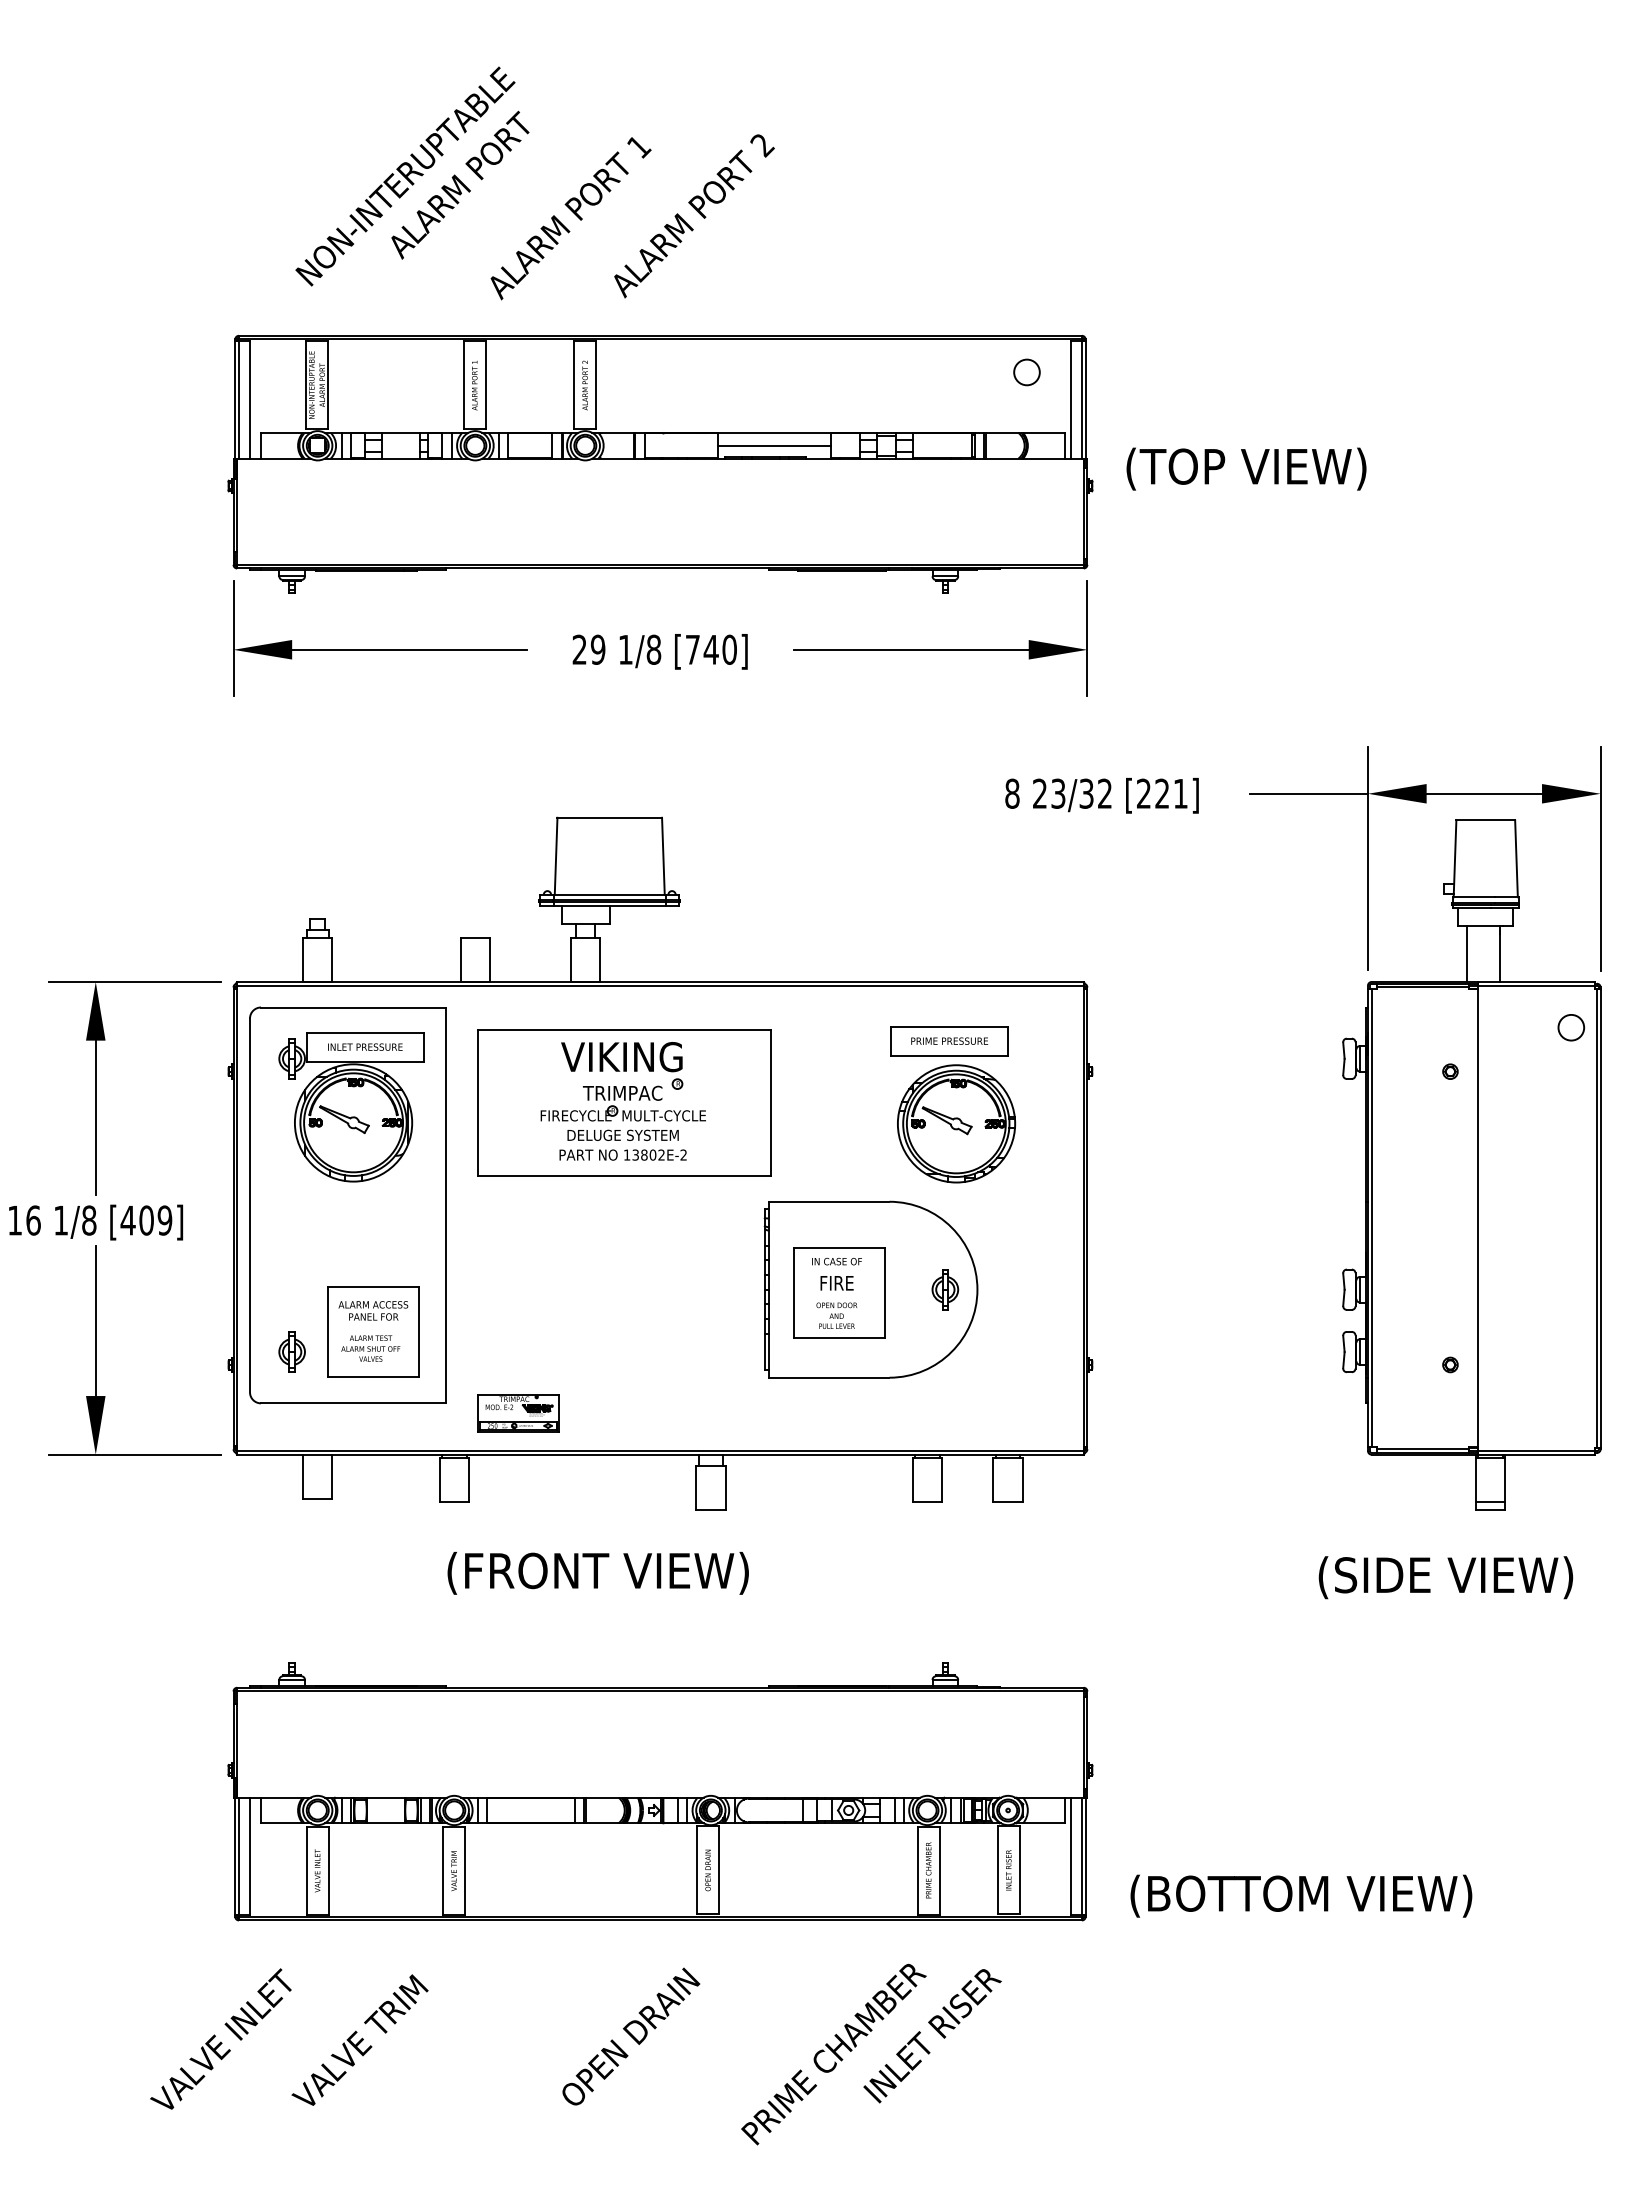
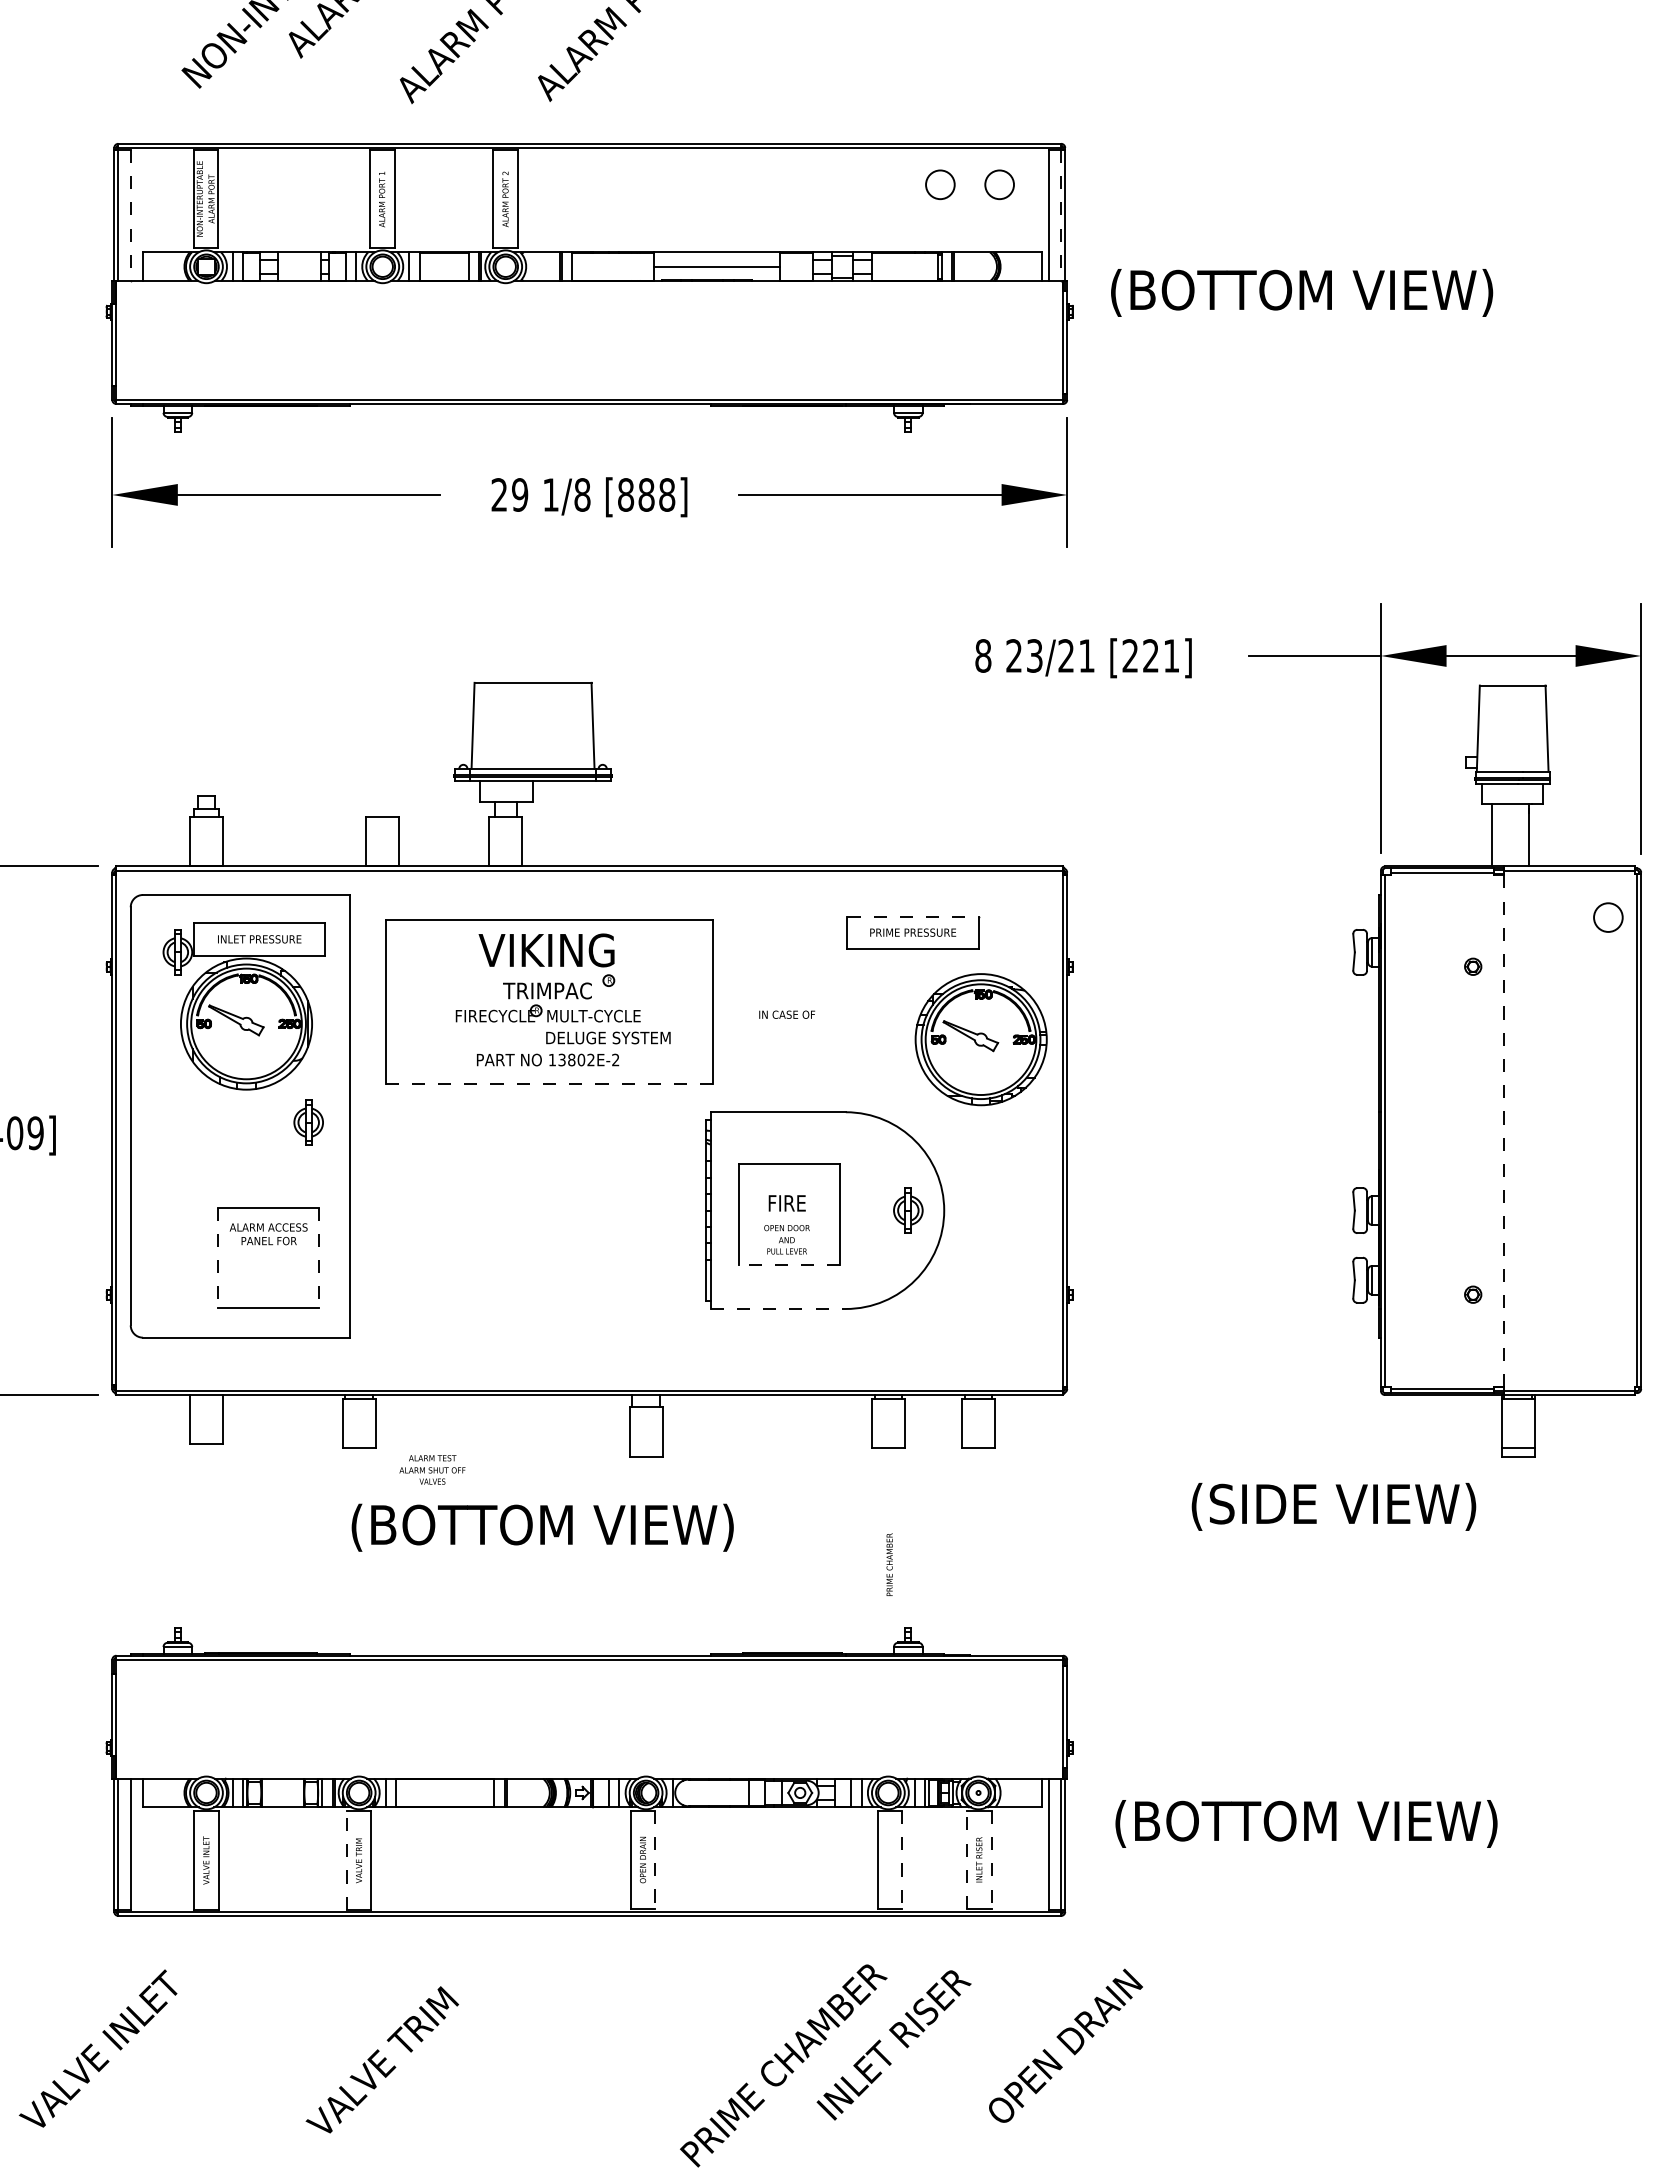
circle: (973, 372) -> (939, 184), added
line: (249, 399) -> (130, 215), solid -> dashed
line: (1081, 399) -> (1060, 215), solid -> dashed
text: (1303, 468) -> (1308, 292), (TOP VIEW) -> (BOTTOM VIEW)
text: (710, 649) -> (645, 494), [740] -> [888]
text: (1095, 793) -> (1076, 655), 23/32 -> 23/21
line: (949, 1026) -> (912, 916), solid -> dashed
part: (956, 1123) -> (981, 1039), moved
text: (622, 1134) -> (607, 1037), moved
line: (624, 1176) -> (549, 1083), solid -> dashed
line: (1477, 1217) -> (1503, 1129), solid -> dashed
text: (836, 1261) -> (786, 1014), moved
line: (328, 1332) -> (218, 1258), solid -> dashed
line: (418, 1332) -> (319, 1258), solid -> dashed
line: (838, 1338) -> (788, 1265), solid -> dashed
text: (370, 1348) -> (432, 1469), moved
part: (291, 1351) -> (307, 1121), moved
line: (829, 1377) -> (778, 1308), solid -> dashed
part: (518, 1413) -> (430, 1349), removed
text: (629, 1572) -> (555, 1526), (FRONT VIEW) -> (BOTTOM VIEW)
text: (1445, 1577) -> (1333, 1506), moved
line: (443, 1870) -> (347, 1860), solid -> dashed
line: (719, 1870) -> (655, 1860), solid -> dashed
text: (928, 1870) -> (889, 1564), moved
line: (939, 1870) -> (901, 1860), solid -> dashed
line: (997, 1870) -> (966, 1860), solid -> dashed
line: (1019, 1870) -> (991, 1860), solid -> dashed
text: (1301, 1895) -> (1306, 1823), moved
text: (631, 2036) -> (1066, 2045), moved
text: (359, 2039) -> (381, 2059), moved

